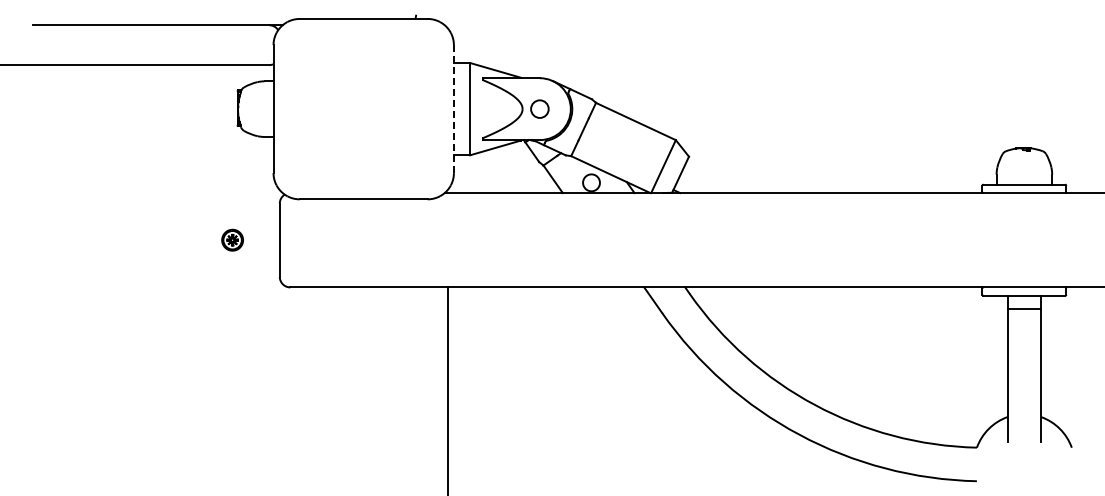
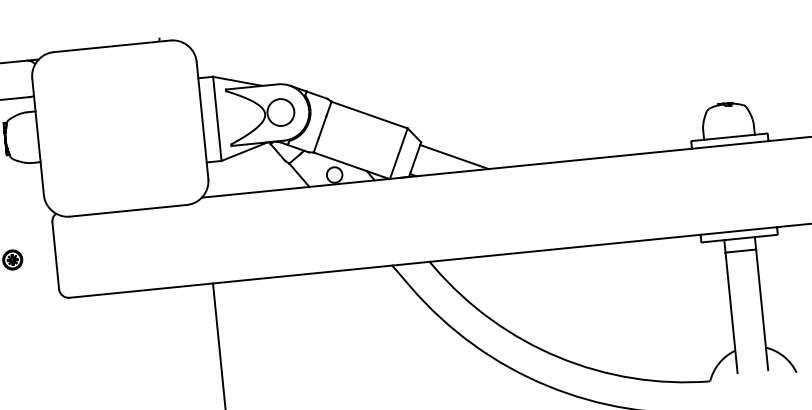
circle: (539, 108) -> (280, 111), size x1.67
line: (453, 109) -> (202, 120), dashed -> solid
line: (723, 176) -> (454, 157), added

